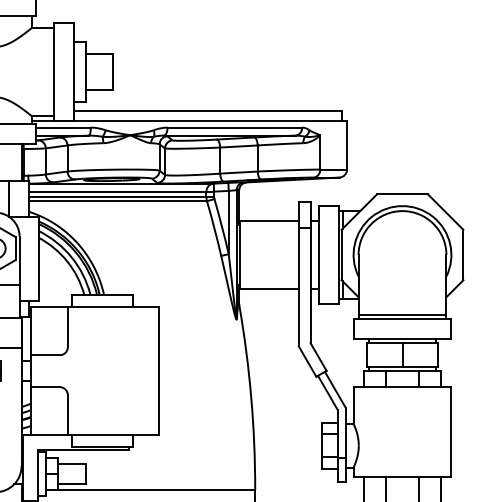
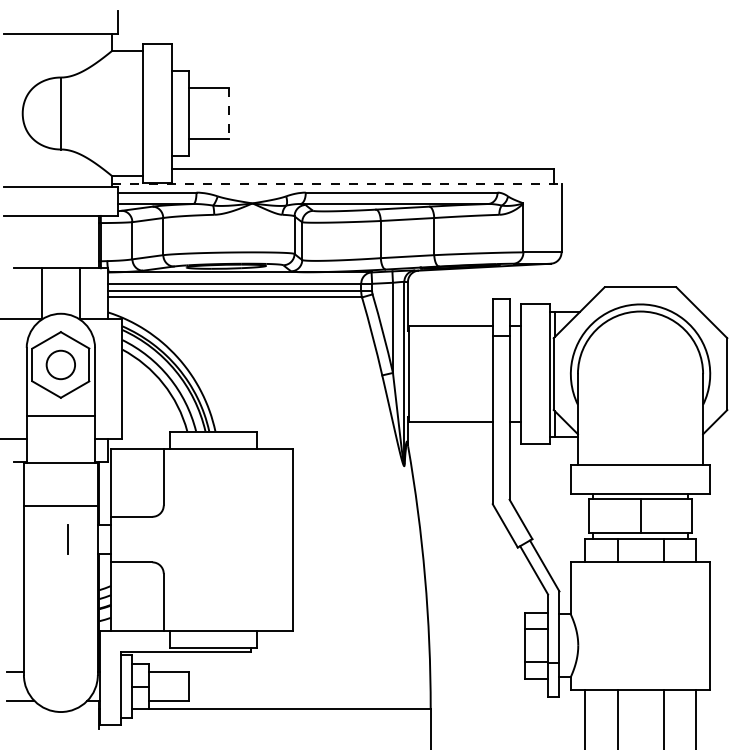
line: (113, 72) -> (228, 113), solid -> dashed
line: (189, 121) -> (336, 183), solid -> dashed
line: (402, 314) -> (640, 459), removed

